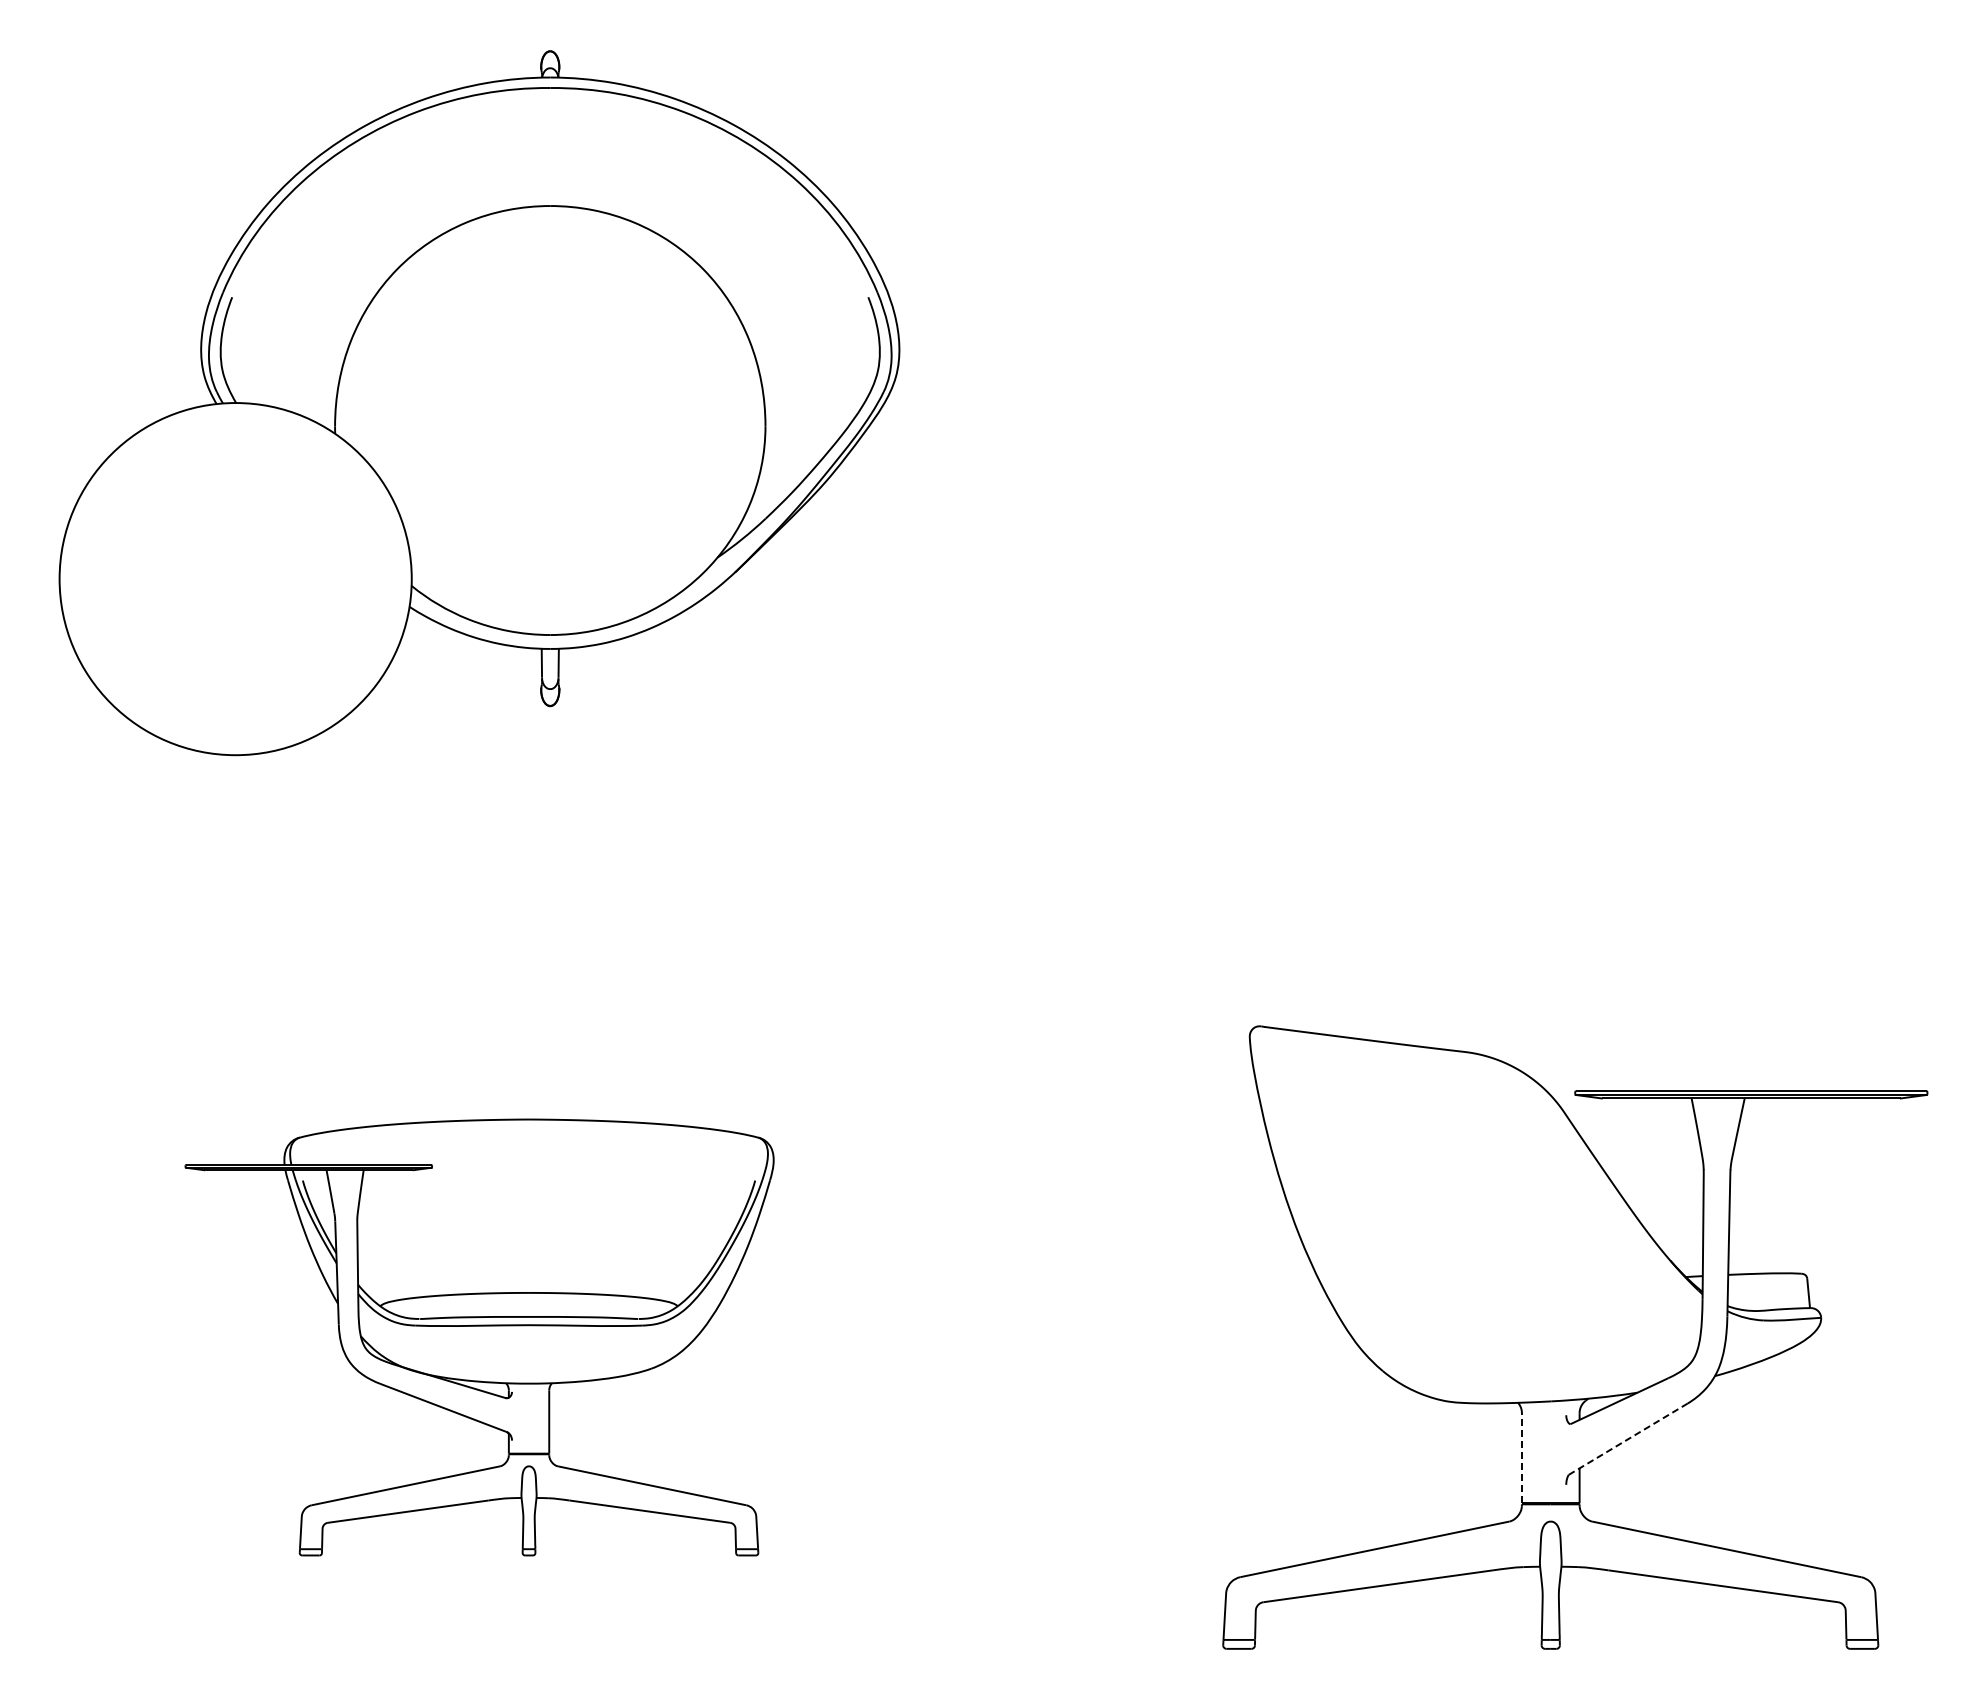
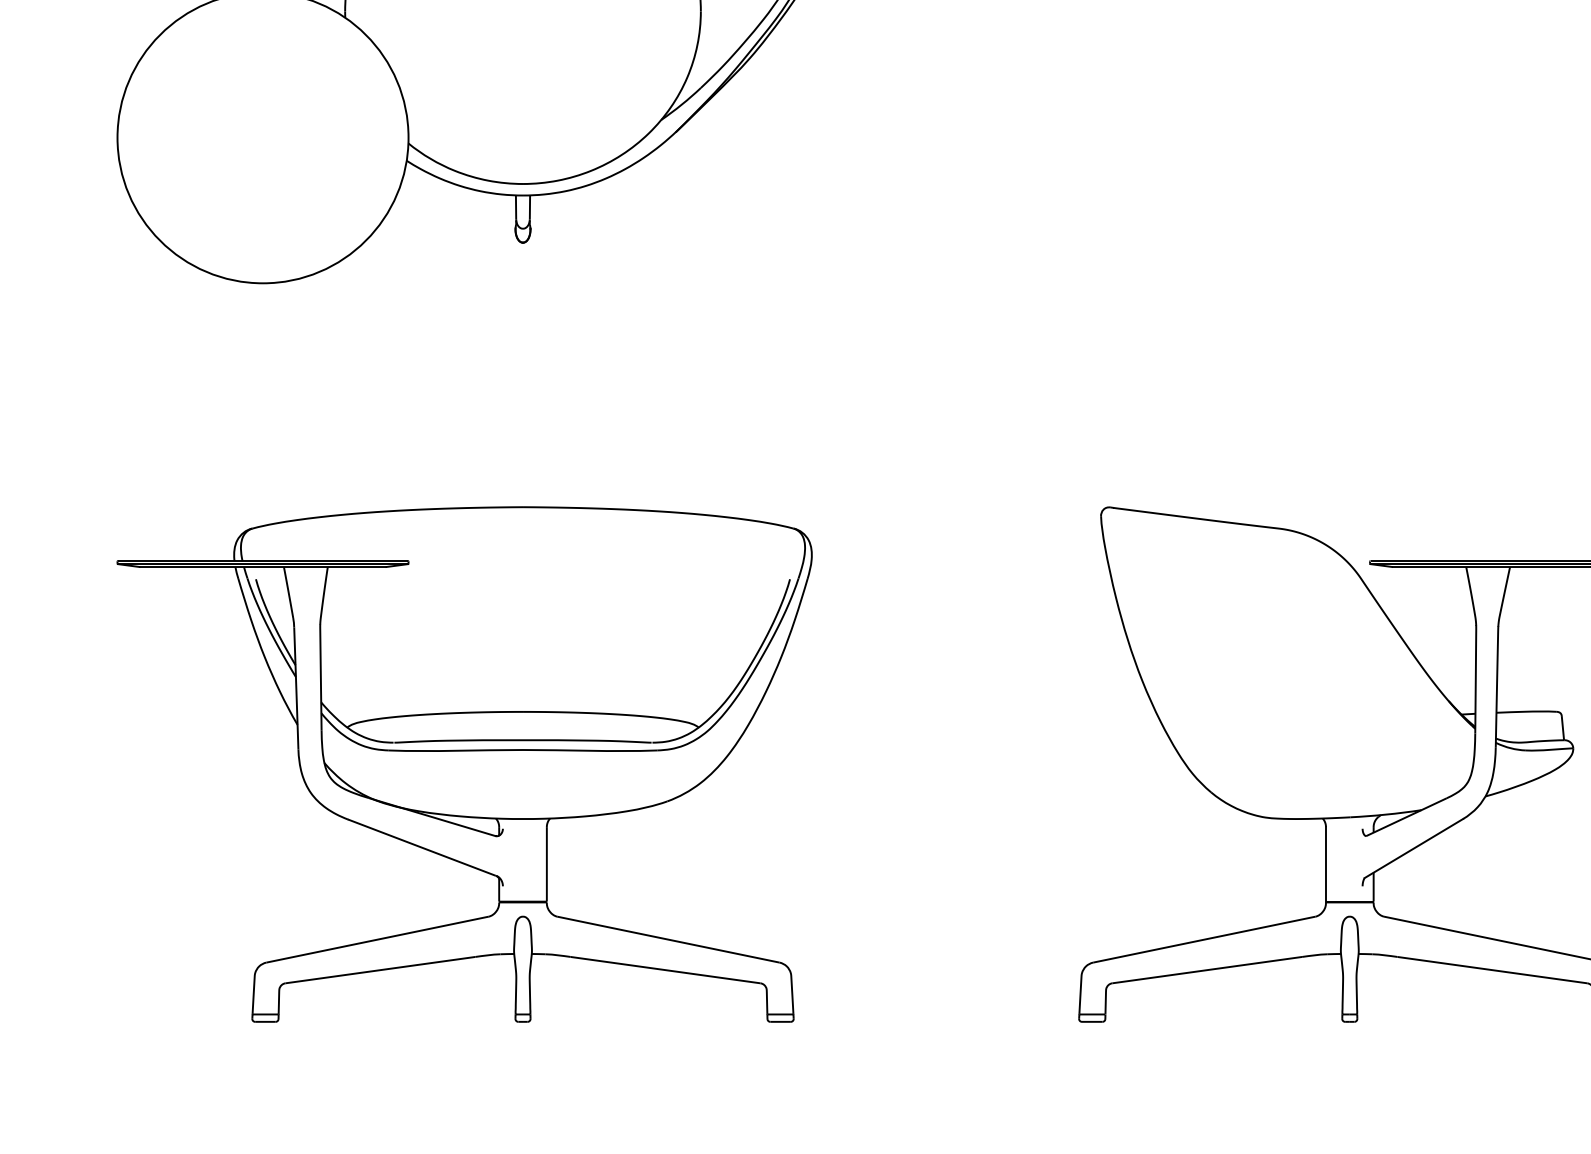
part: (479, 1337) -> (464, 764), size x1.43
line: (1627, 1439) -> (1413, 848), dashed -> solid
line: (1521, 1457) -> (1325, 863), dashed -> solid

